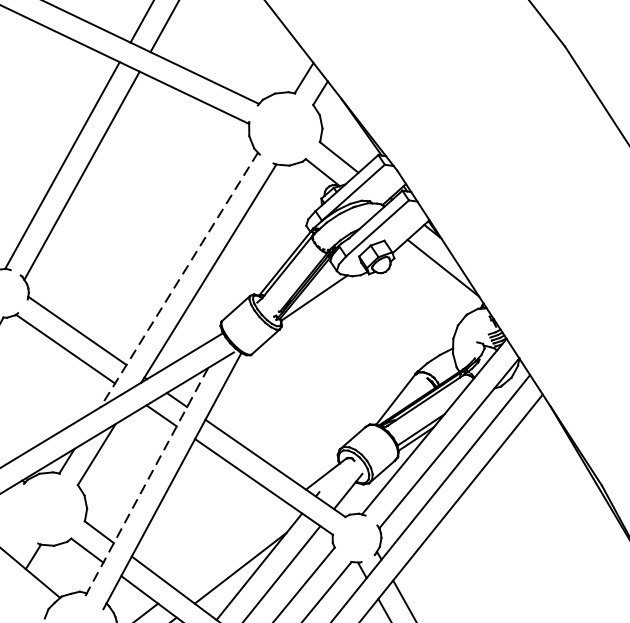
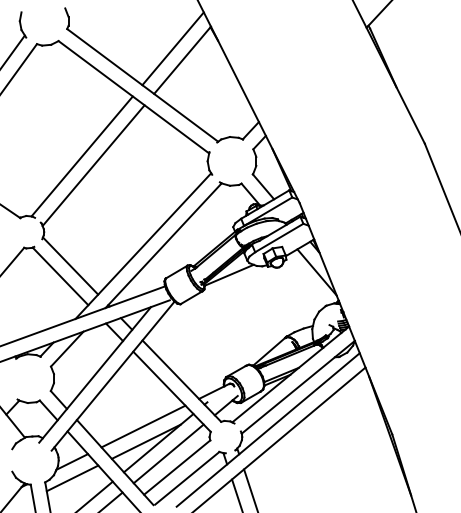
line: (179, 280) -> (143, 246), dashed -> solid
line: (145, 483) -> (95, 374), dashed -> solid
line: (232, 546) -> (143, 426), added

